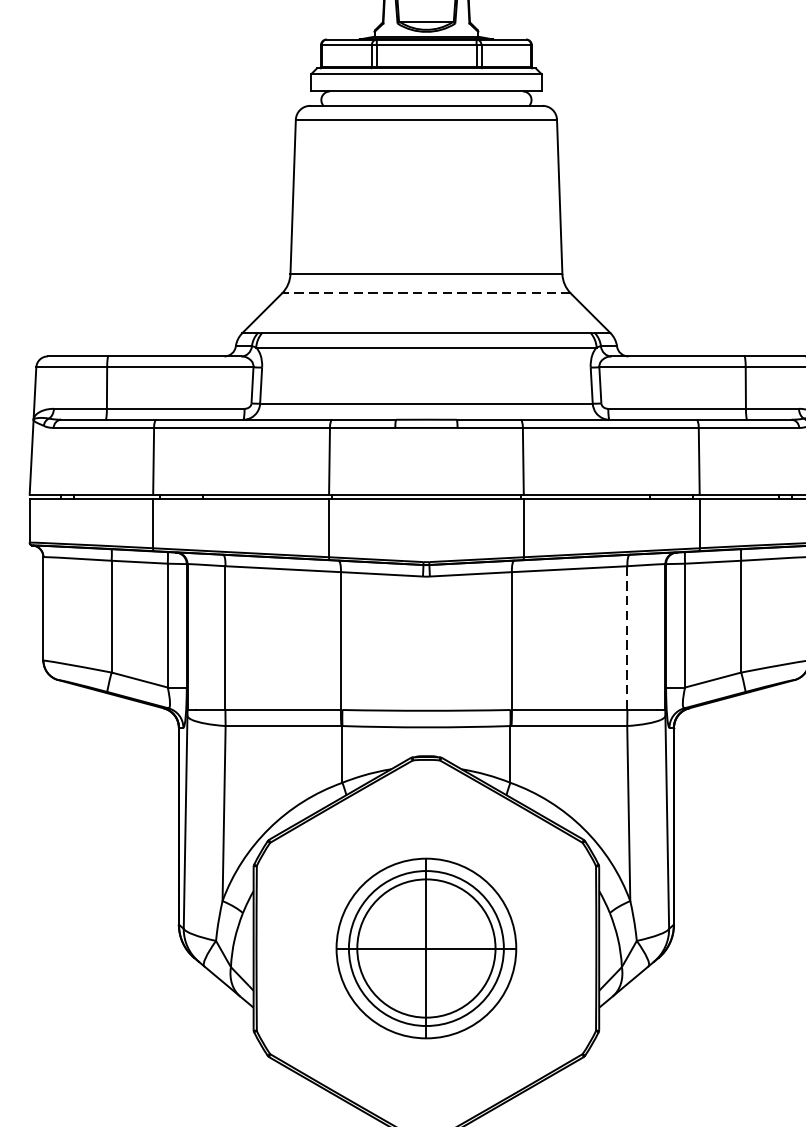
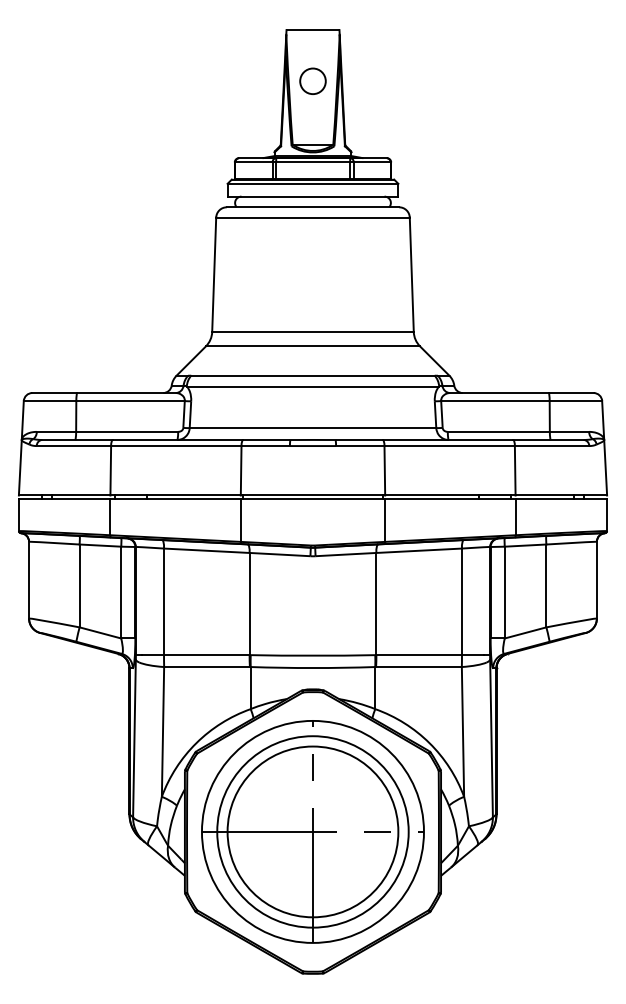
line: (425, 293) -> (312, 346), dashed -> solid
line: (626, 638) -> (461, 602), dashed -> solid
part: (425, 947) -> (312, 831), size x1.67

